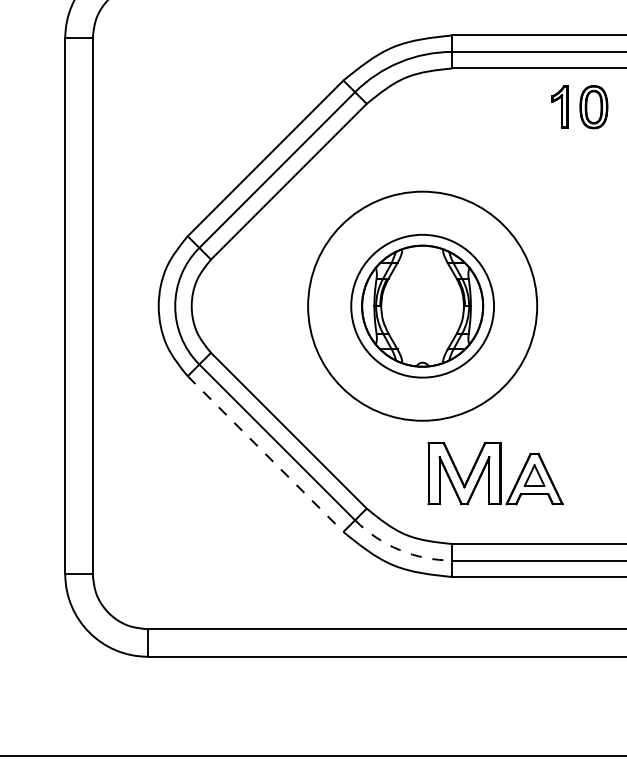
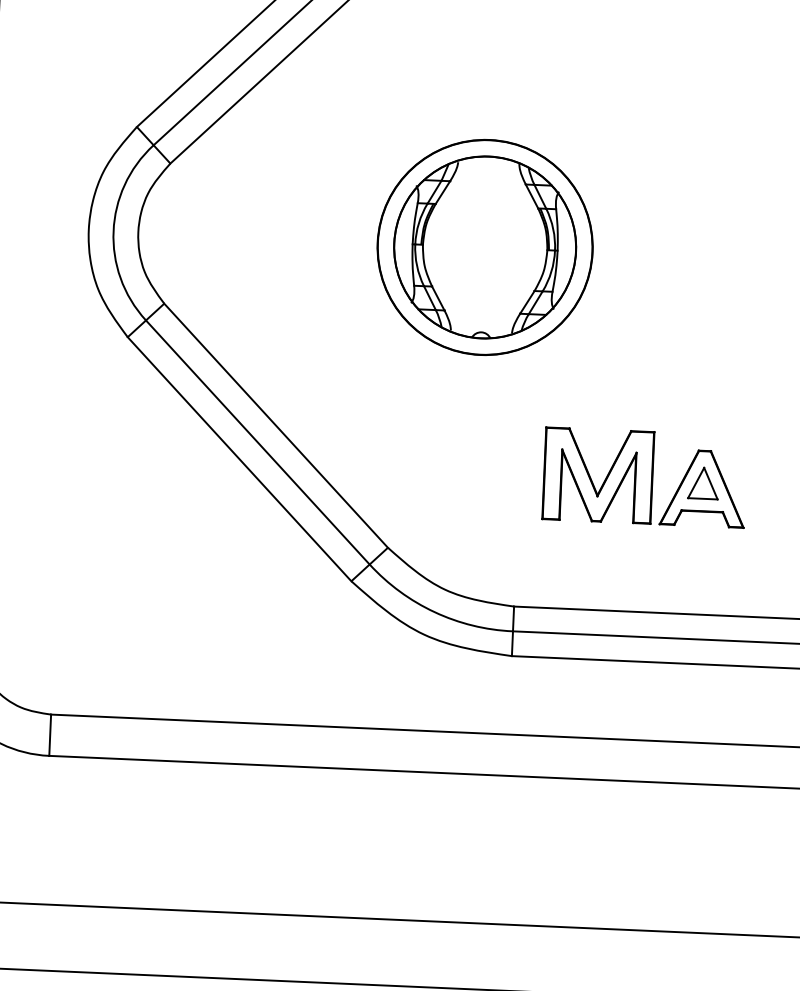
circle: (422, 305) -> (484, 246), size x0.62
line: (265, 454) -> (239, 459), dashed -> solid
part: (495, 473) -> (644, 477), moved
arc: (399, 550) -> (434, 612), dashed -> solid

